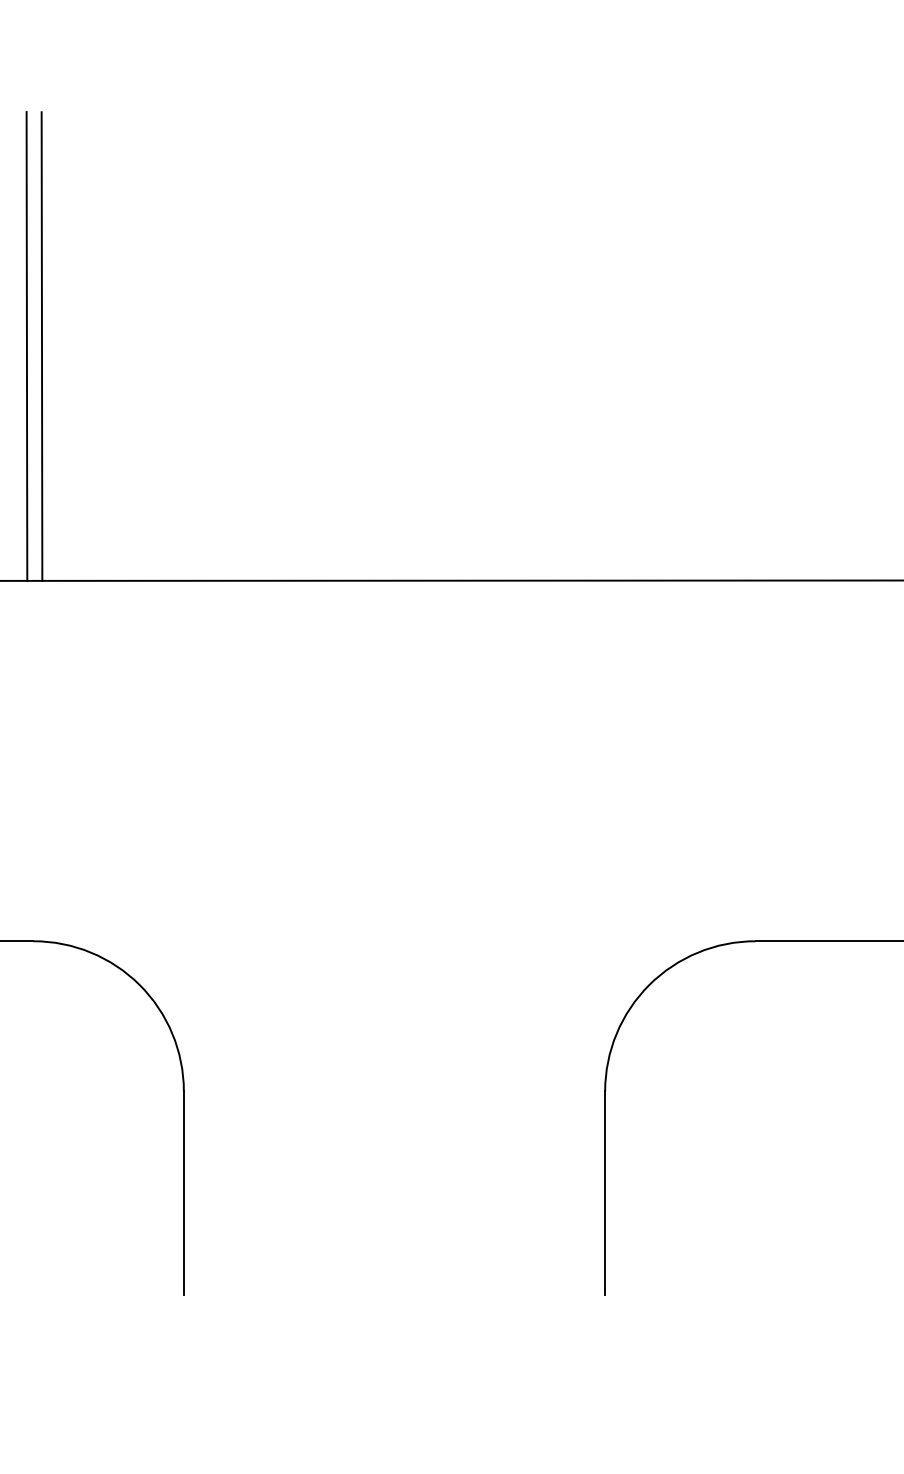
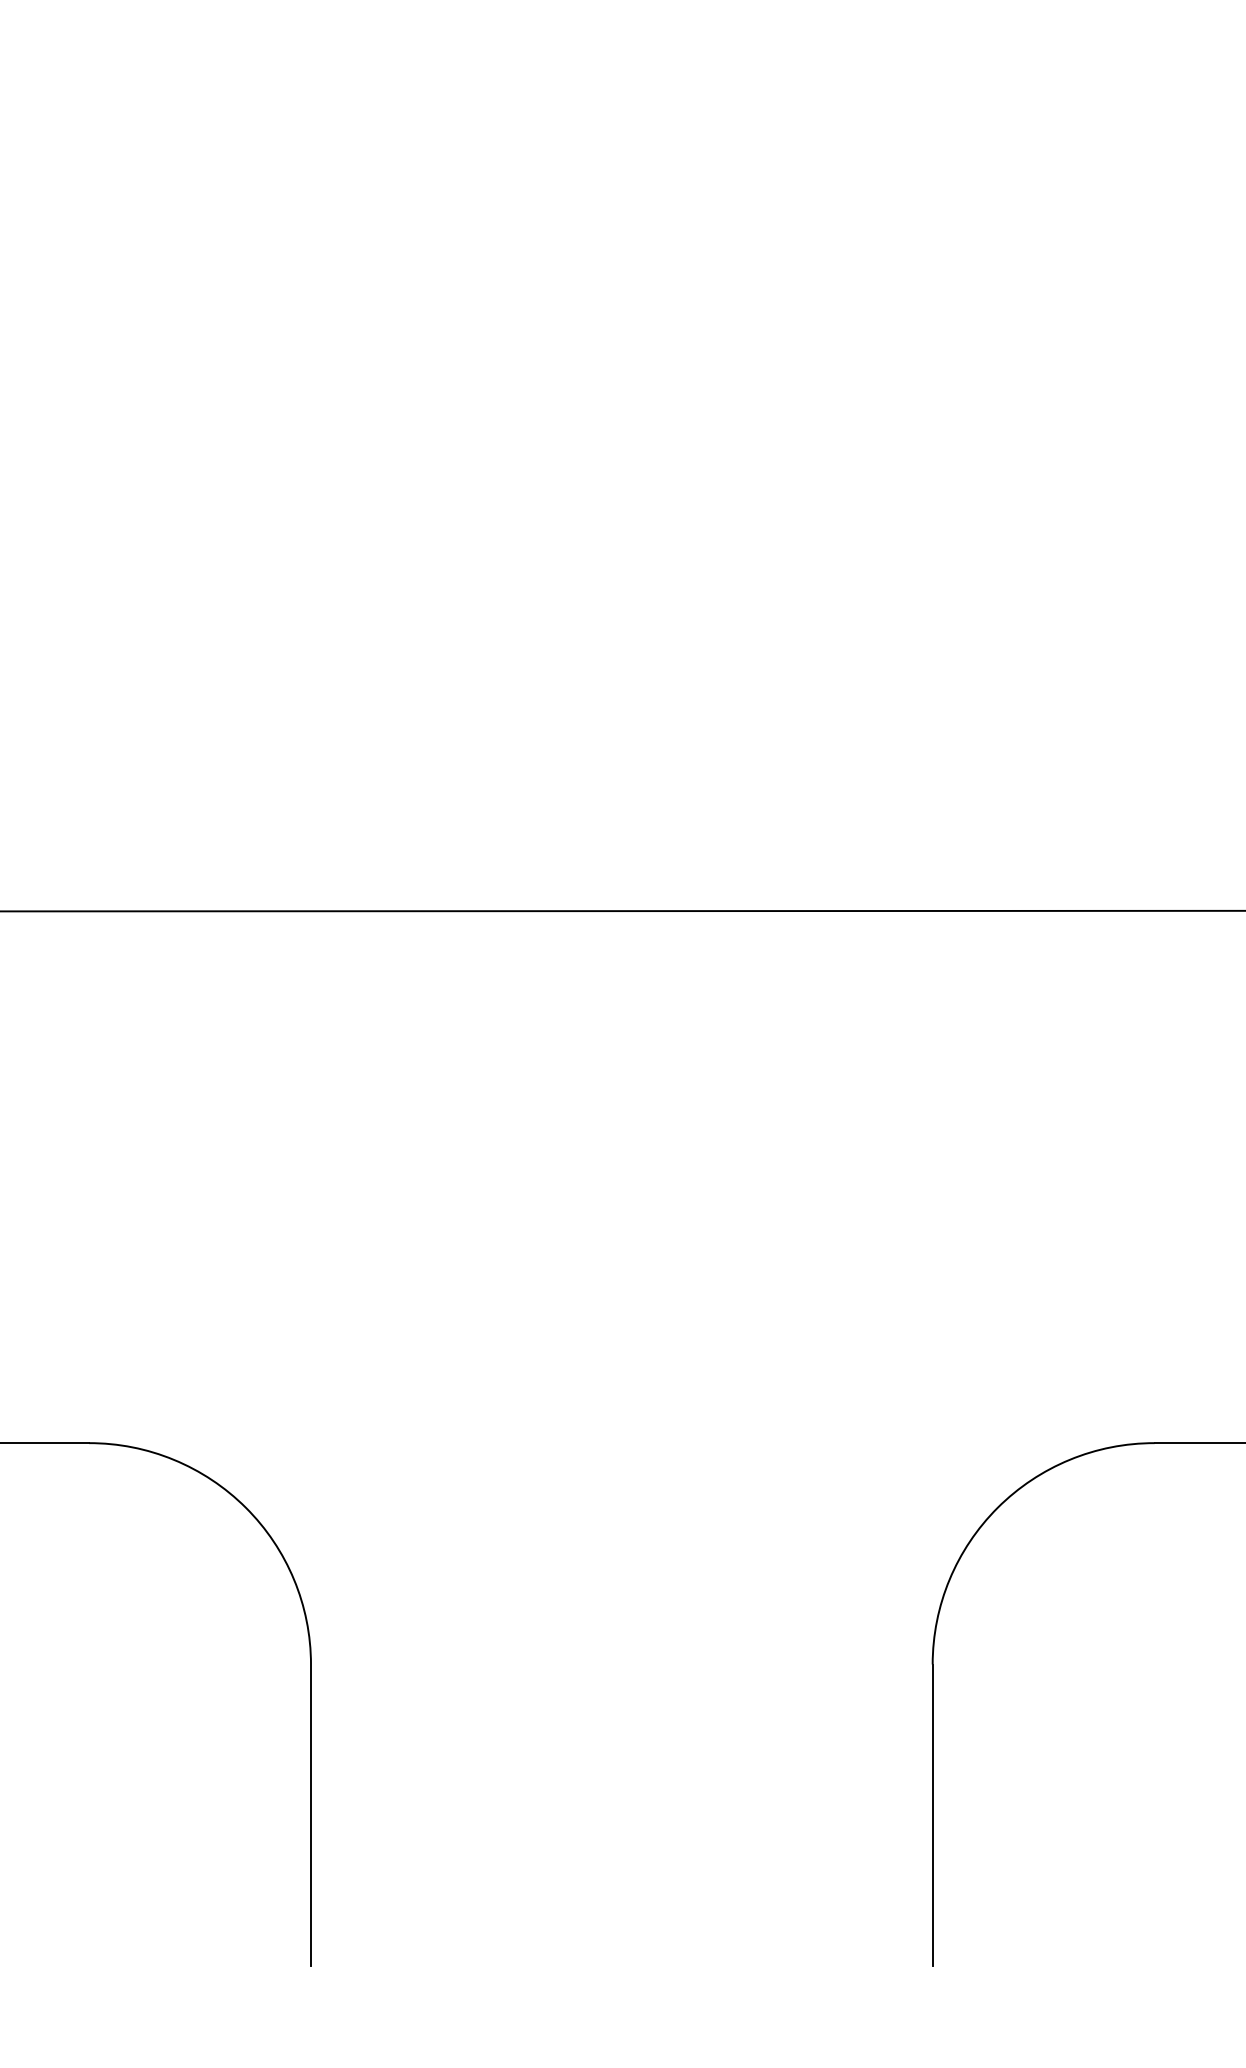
line: (26, 346) -> (78, 565), removed
line: (41, 346) -> (100, 565), removed

